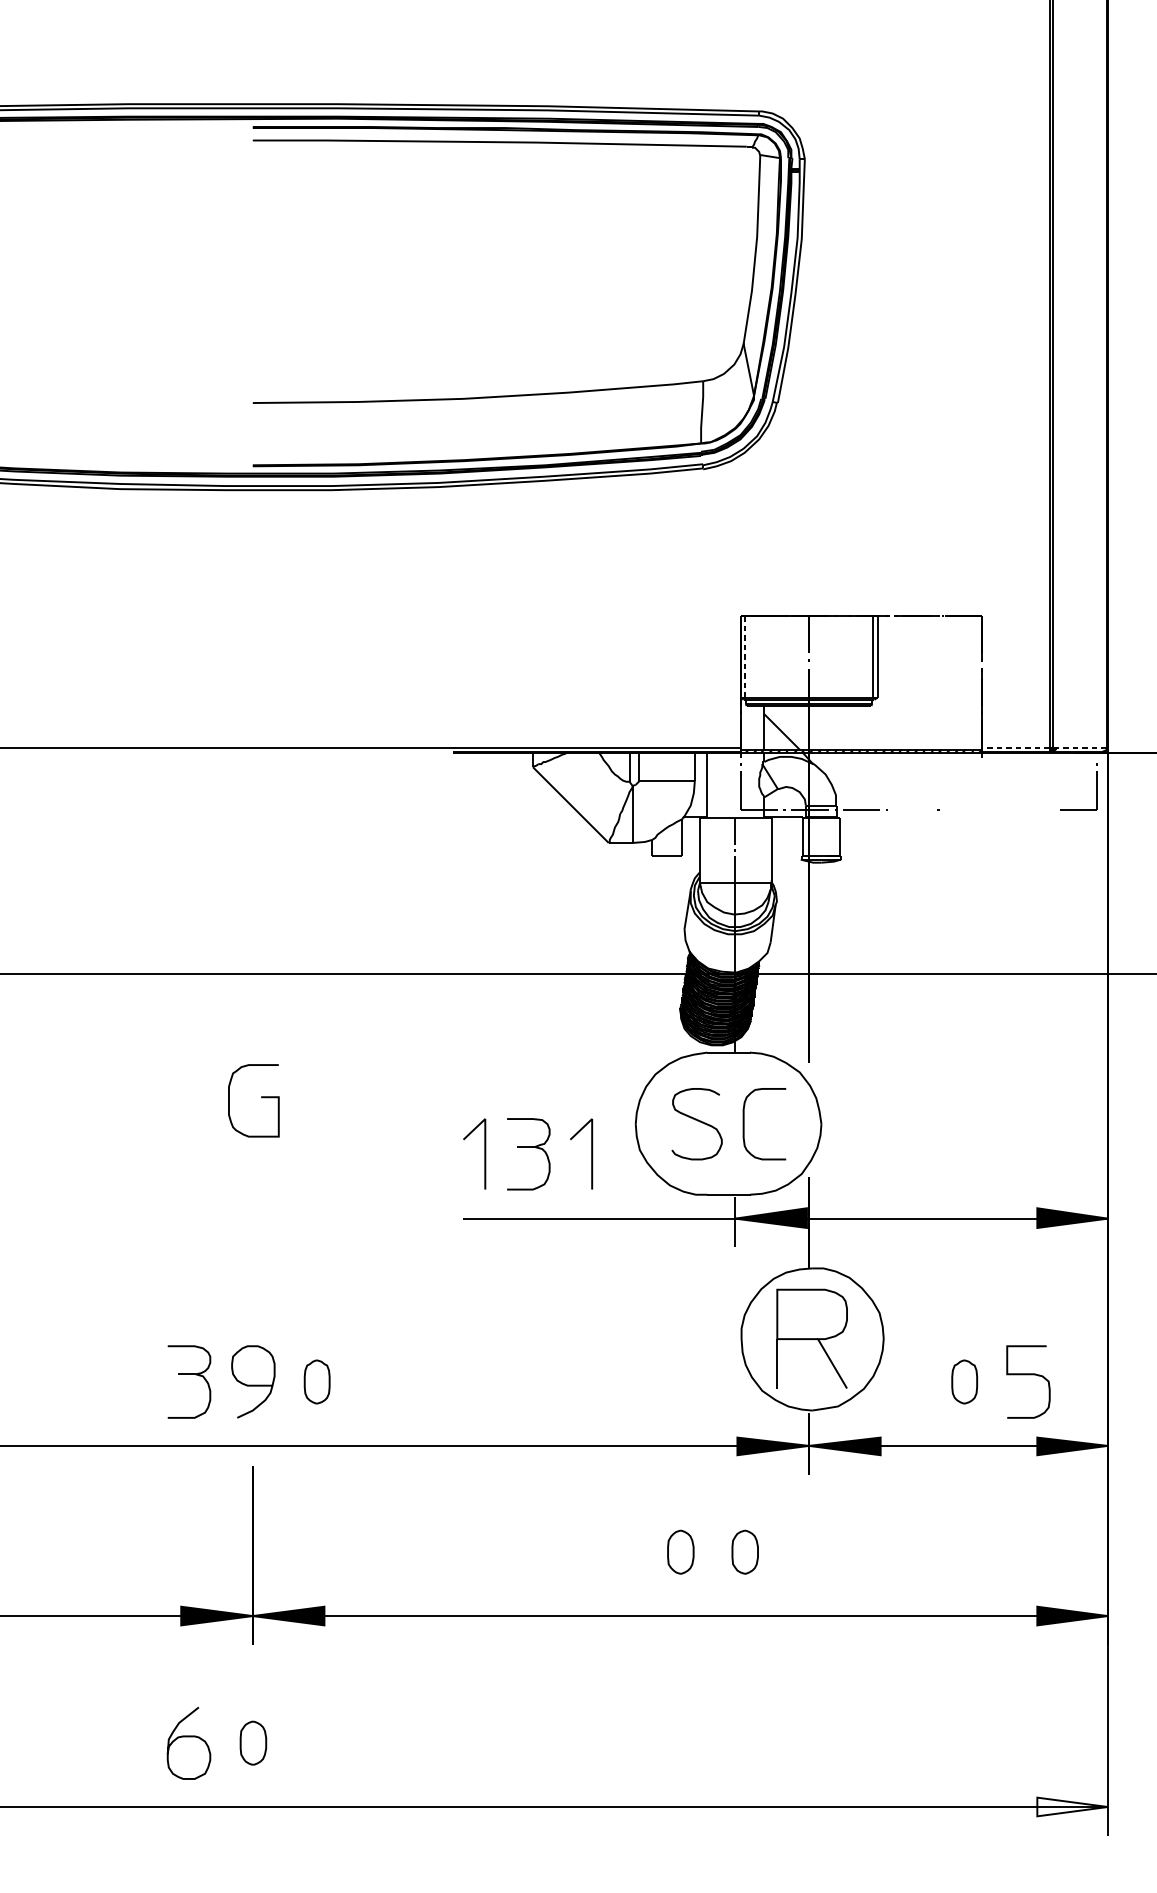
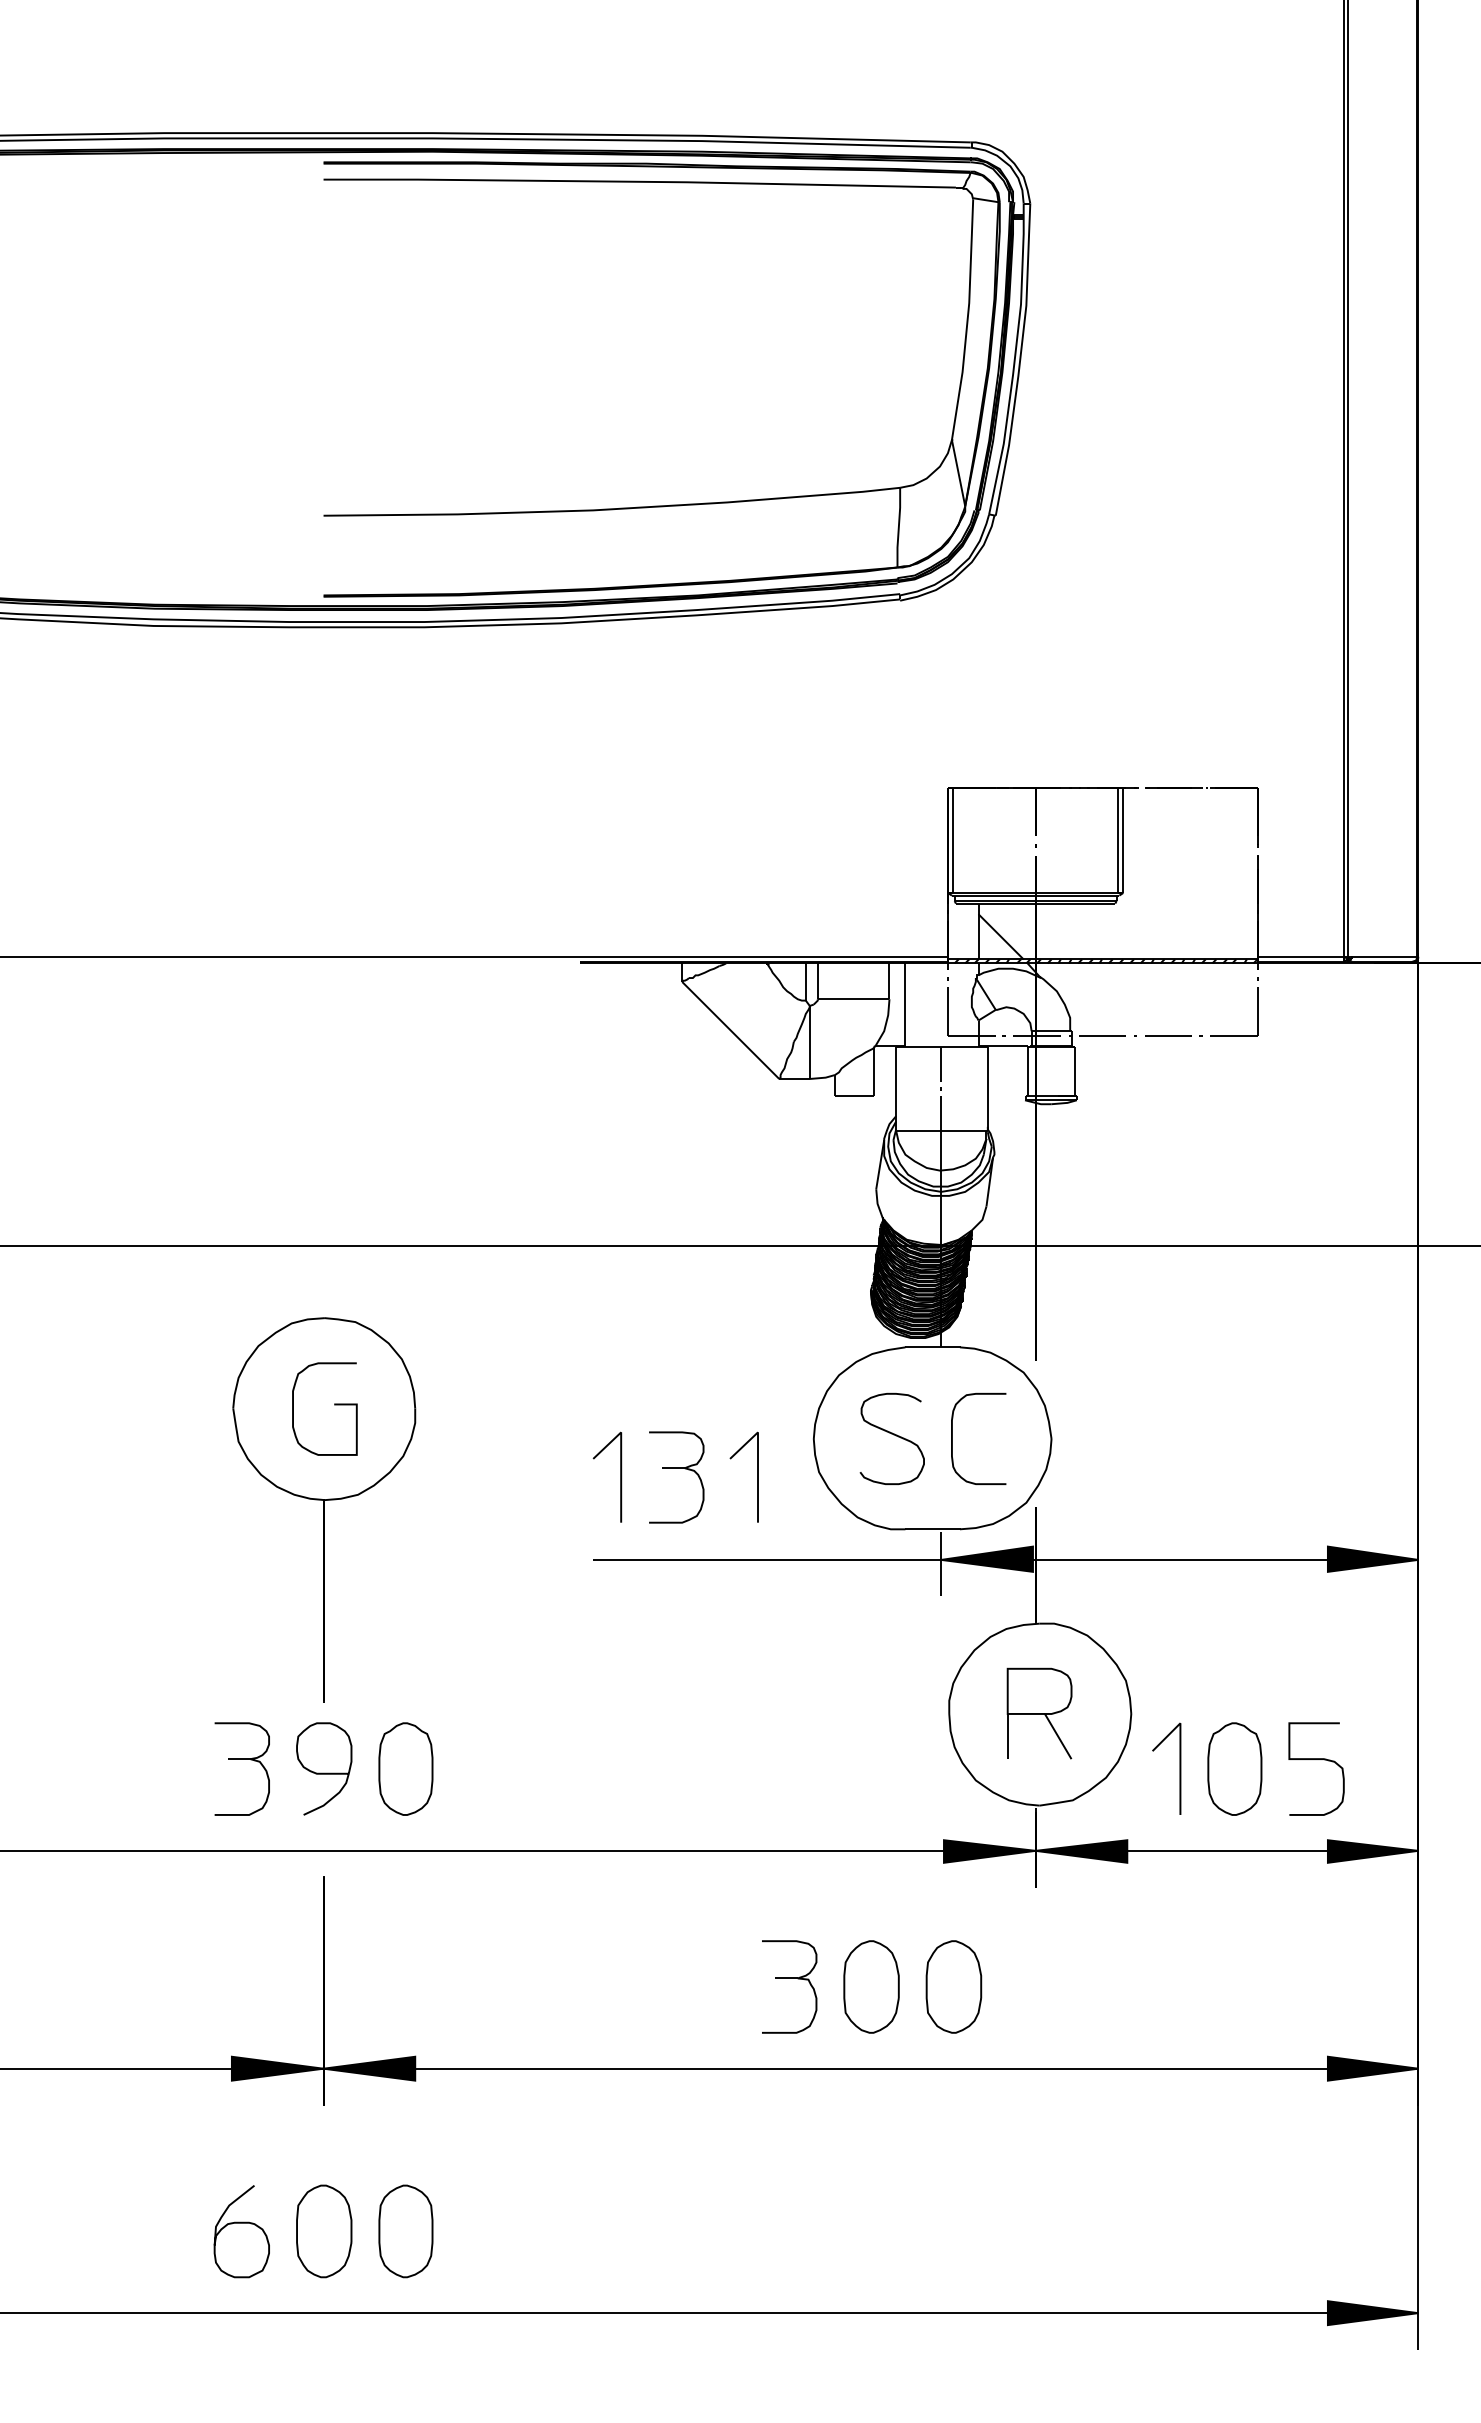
line: (744, 656) -> (953, 840), dashed -> solid
line: (1015, 747) -> (1300, 956), dashed -> solid
line: (1080, 747) -> (1383, 956), dashed -> solid
part: (1097, 786) -> (1257, 1006), moved
line: (912, 809) -> (1168, 1035), added
part: (253, 1179) -> (324, 1509), added
part: (812, 1338) -> (1039, 1713), size x0.71
part: (316, 1381) -> (405, 1768), size x1.67
line: (921, 1381) -> (1179, 1768), added
part: (964, 1381) -> (1234, 1768), size x1.67
part: (616, 1545) -> (789, 1978), added
part: (680, 1551) -> (871, 1986), size x1.67
part: (744, 1551) -> (953, 1986), size x1.67
part: (253, 1743) -> (324, 2231), size x1.67
part: (316, 1743) -> (405, 2231), added
fill: (1072, 1807) -> (1372, 2313), added

